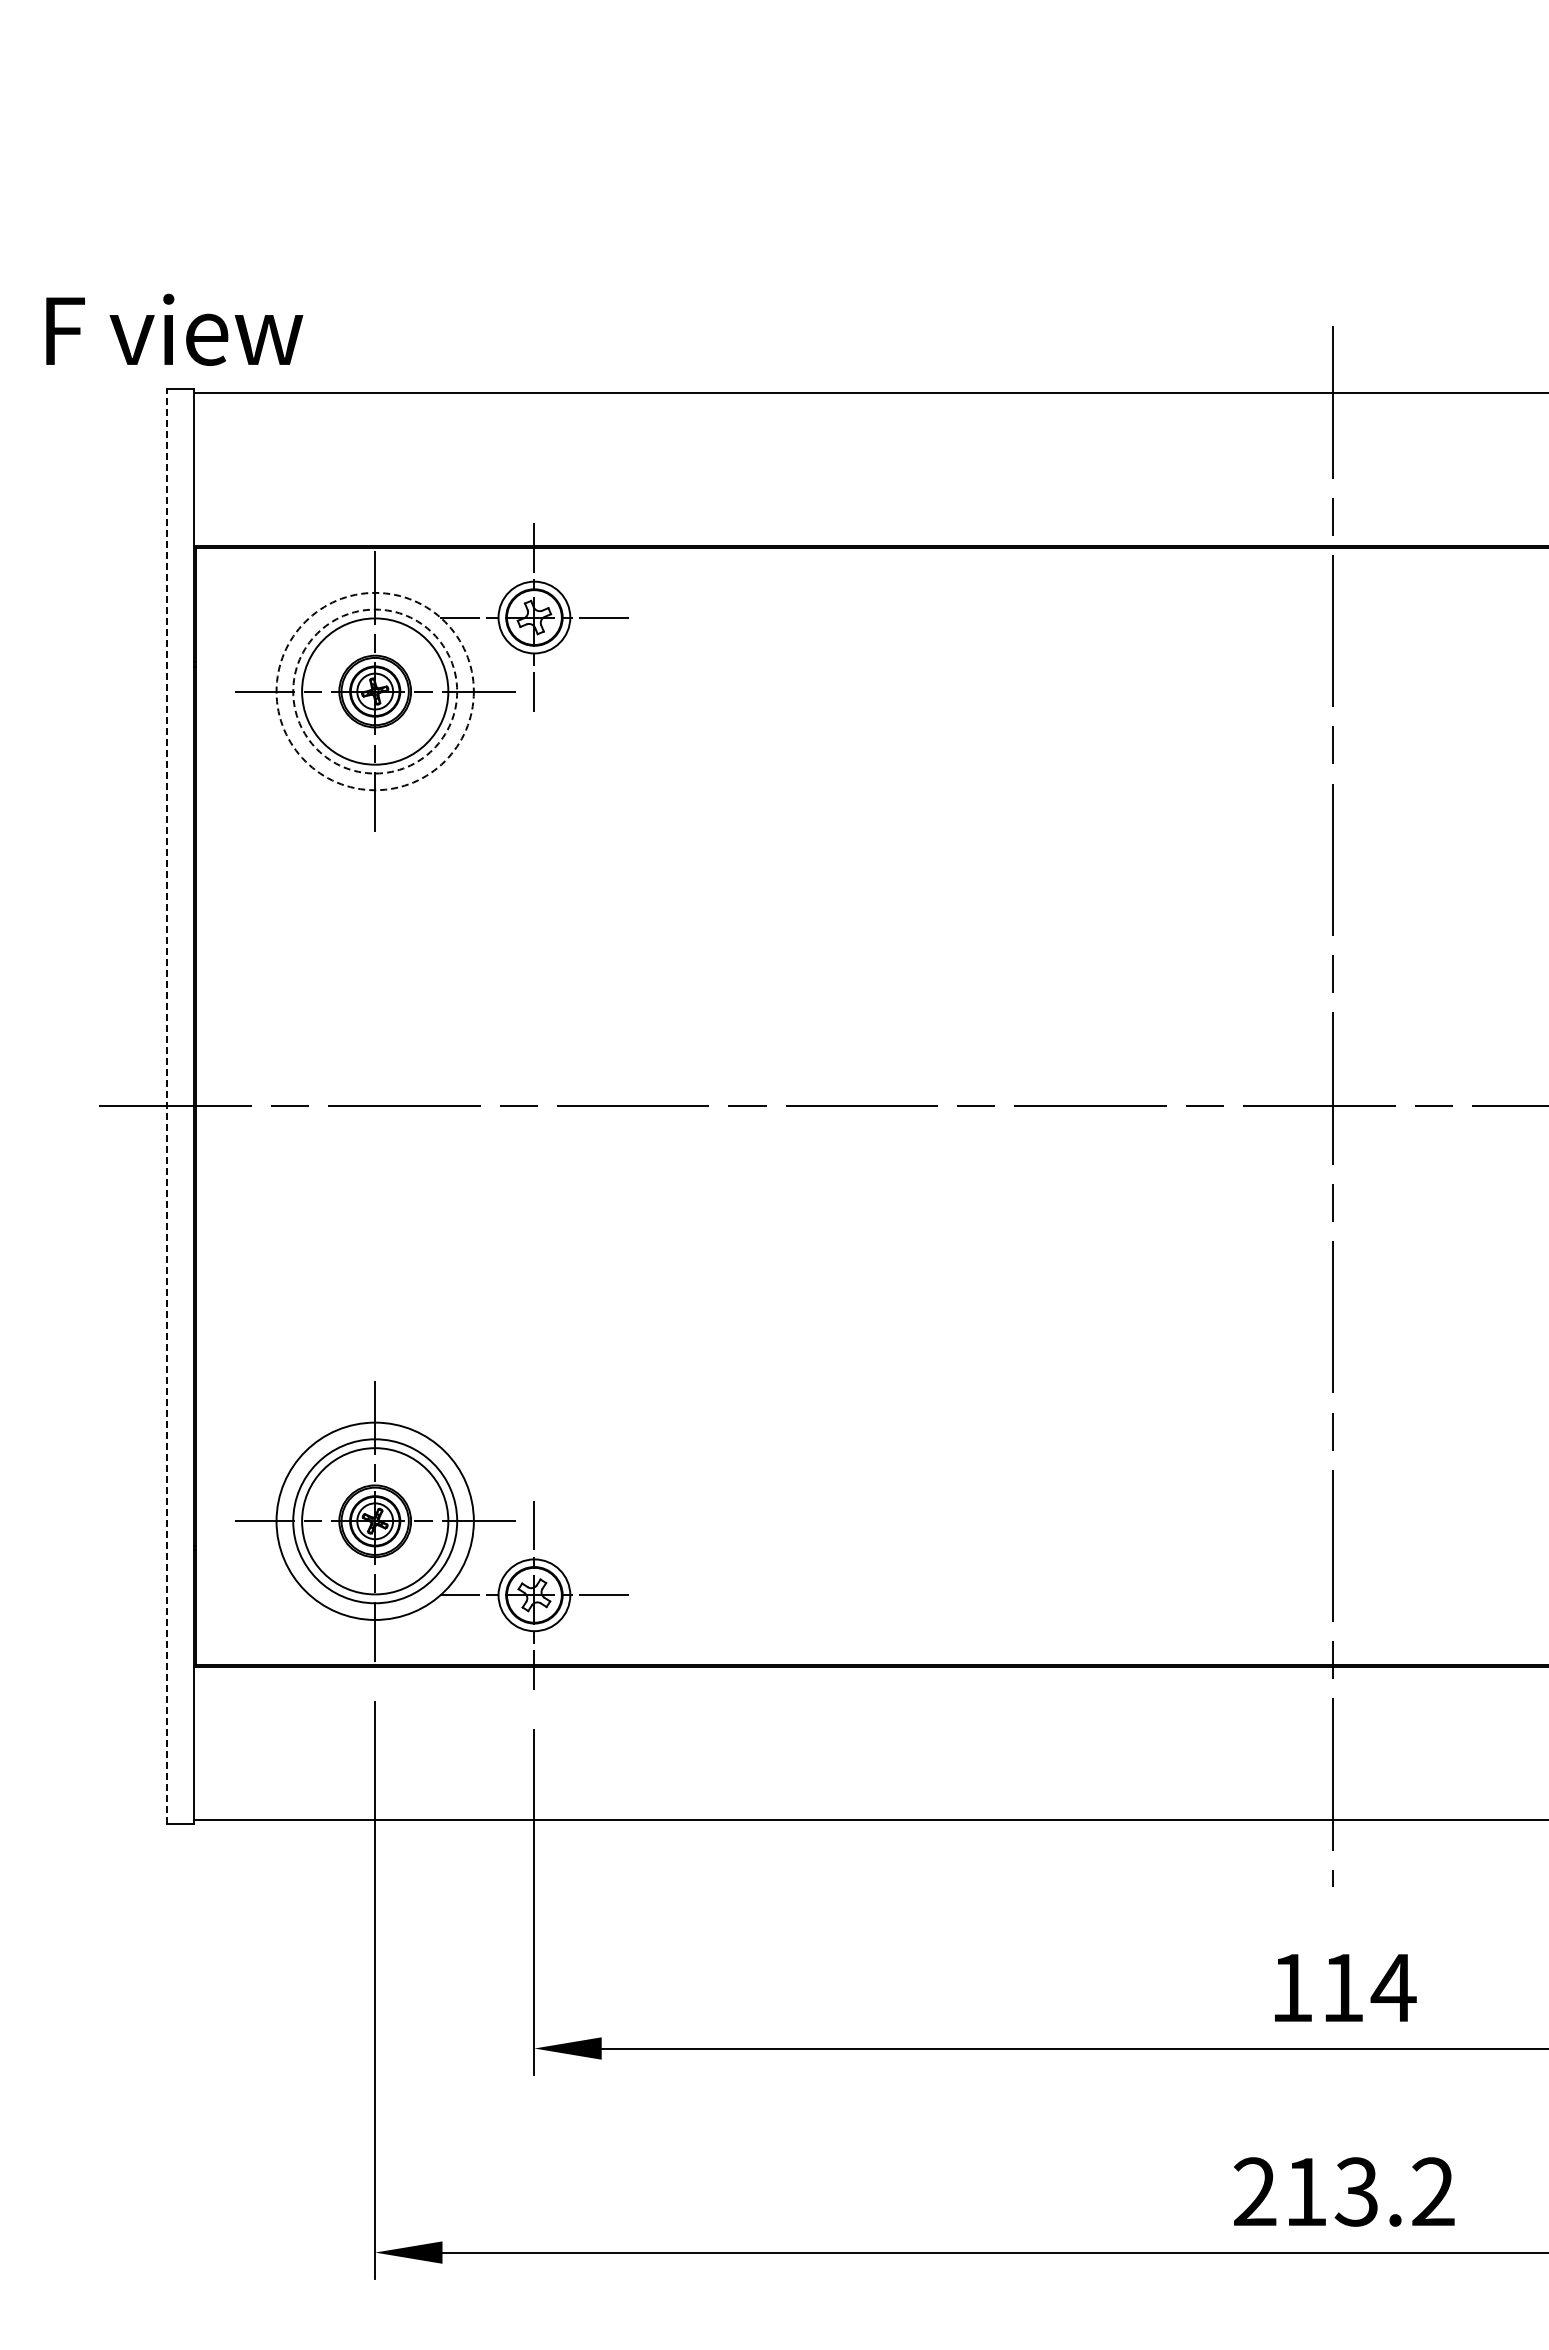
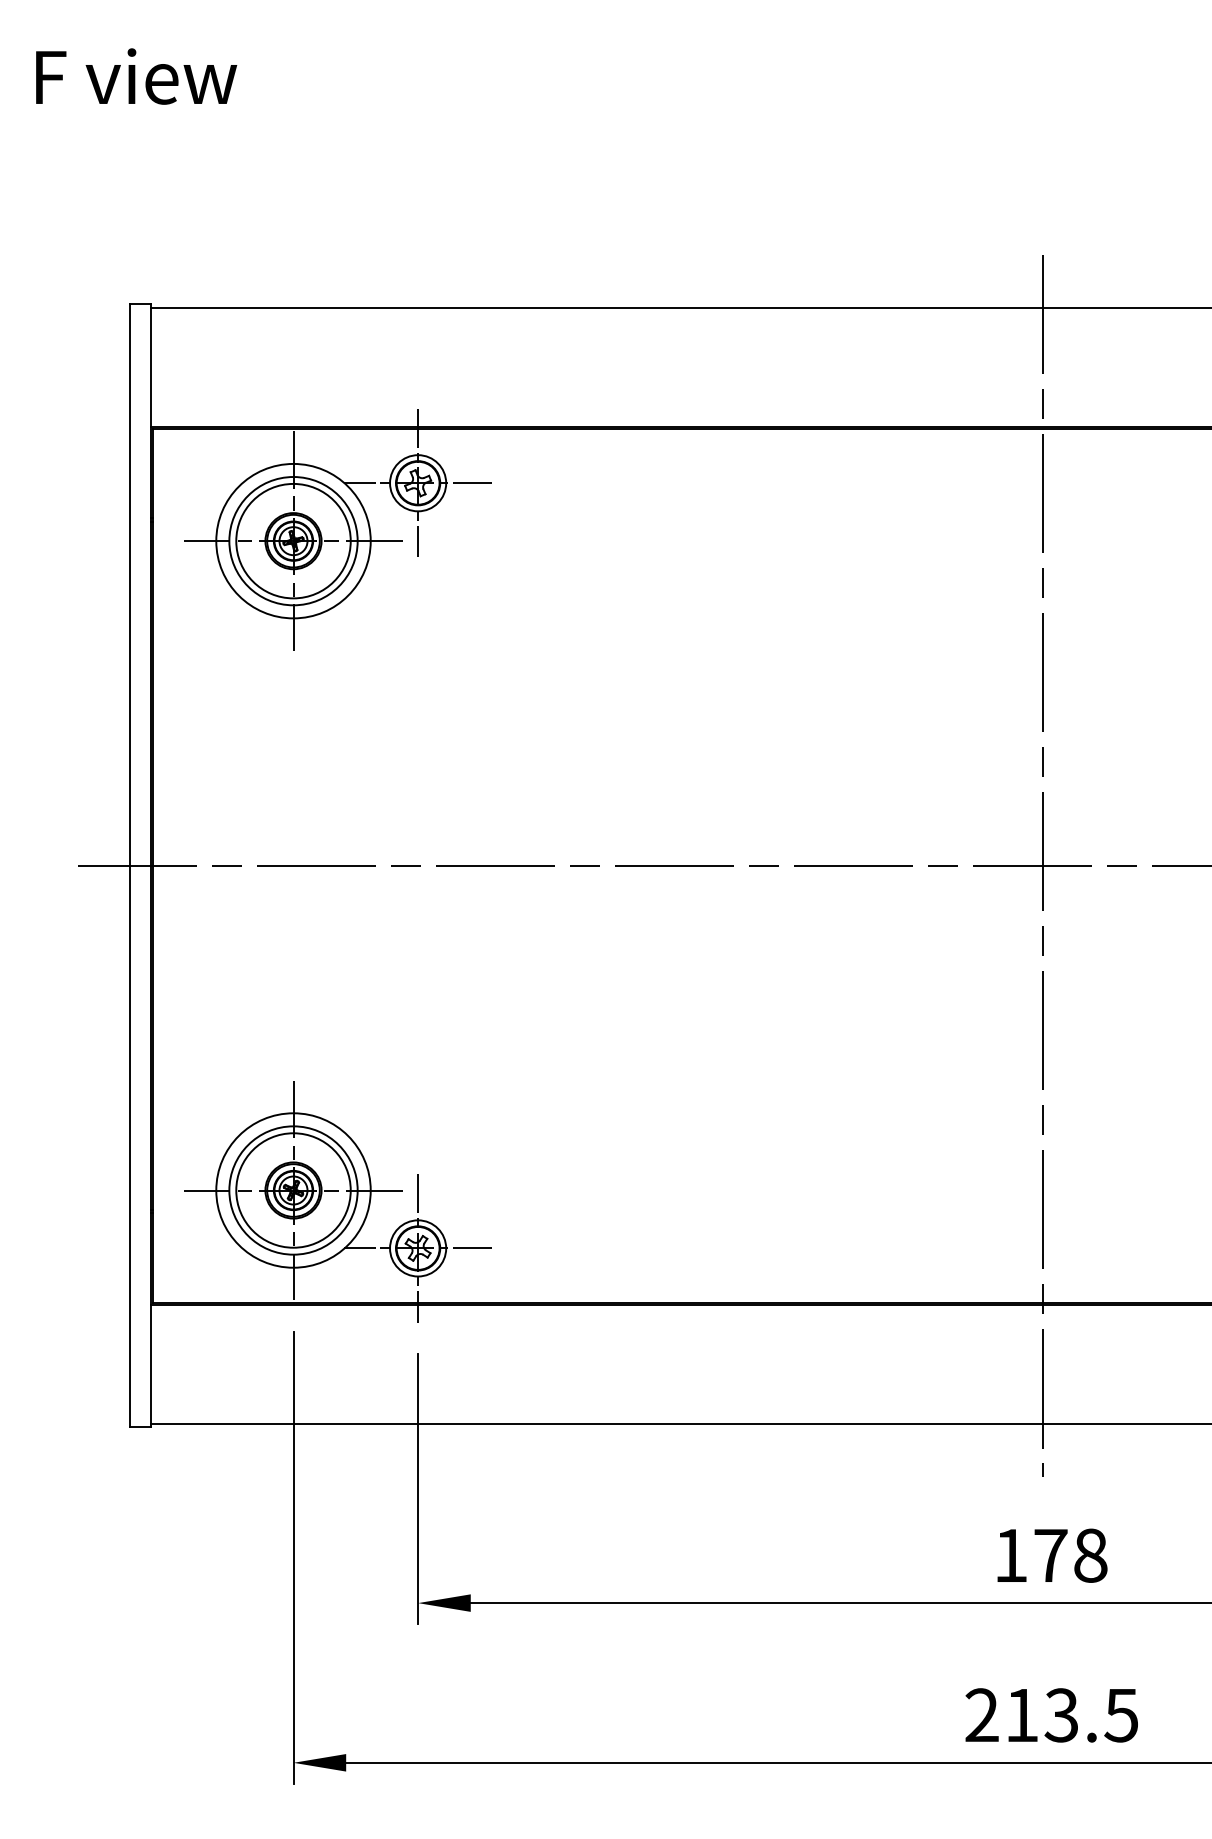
text: (174, 329) -> (136, 76), moved
circle: (374, 691) -> (292, 541), dashed -> solid
circle: (375, 691) -> (293, 541), dashed -> solid
line: (166, 1106) -> (130, 865), dashed -> solid
text: (1369, 1987) -> (1071, 1555), 114 -> 178
text: (1432, 2191) -> (1120, 1715), 213.2 -> 213.5

